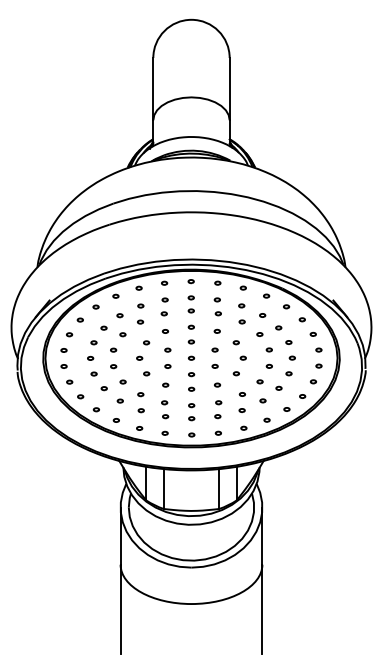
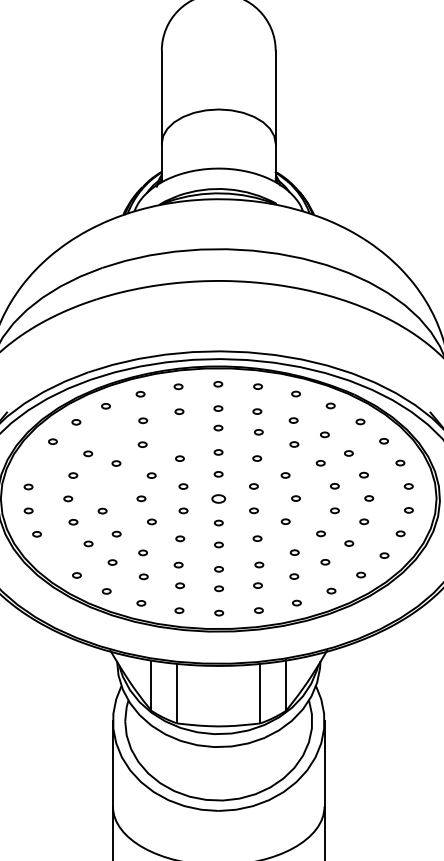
part: (163, 313) -> (176, 431), removed
part: (119, 315) -> (111, 434), removed
part: (69, 334) -> (36, 463), removed
part: (113, 349) -> (102, 485), removed
part: (191, 357) -> (218, 497), size x1.6
part: (80, 396) -> (53, 555), removed

